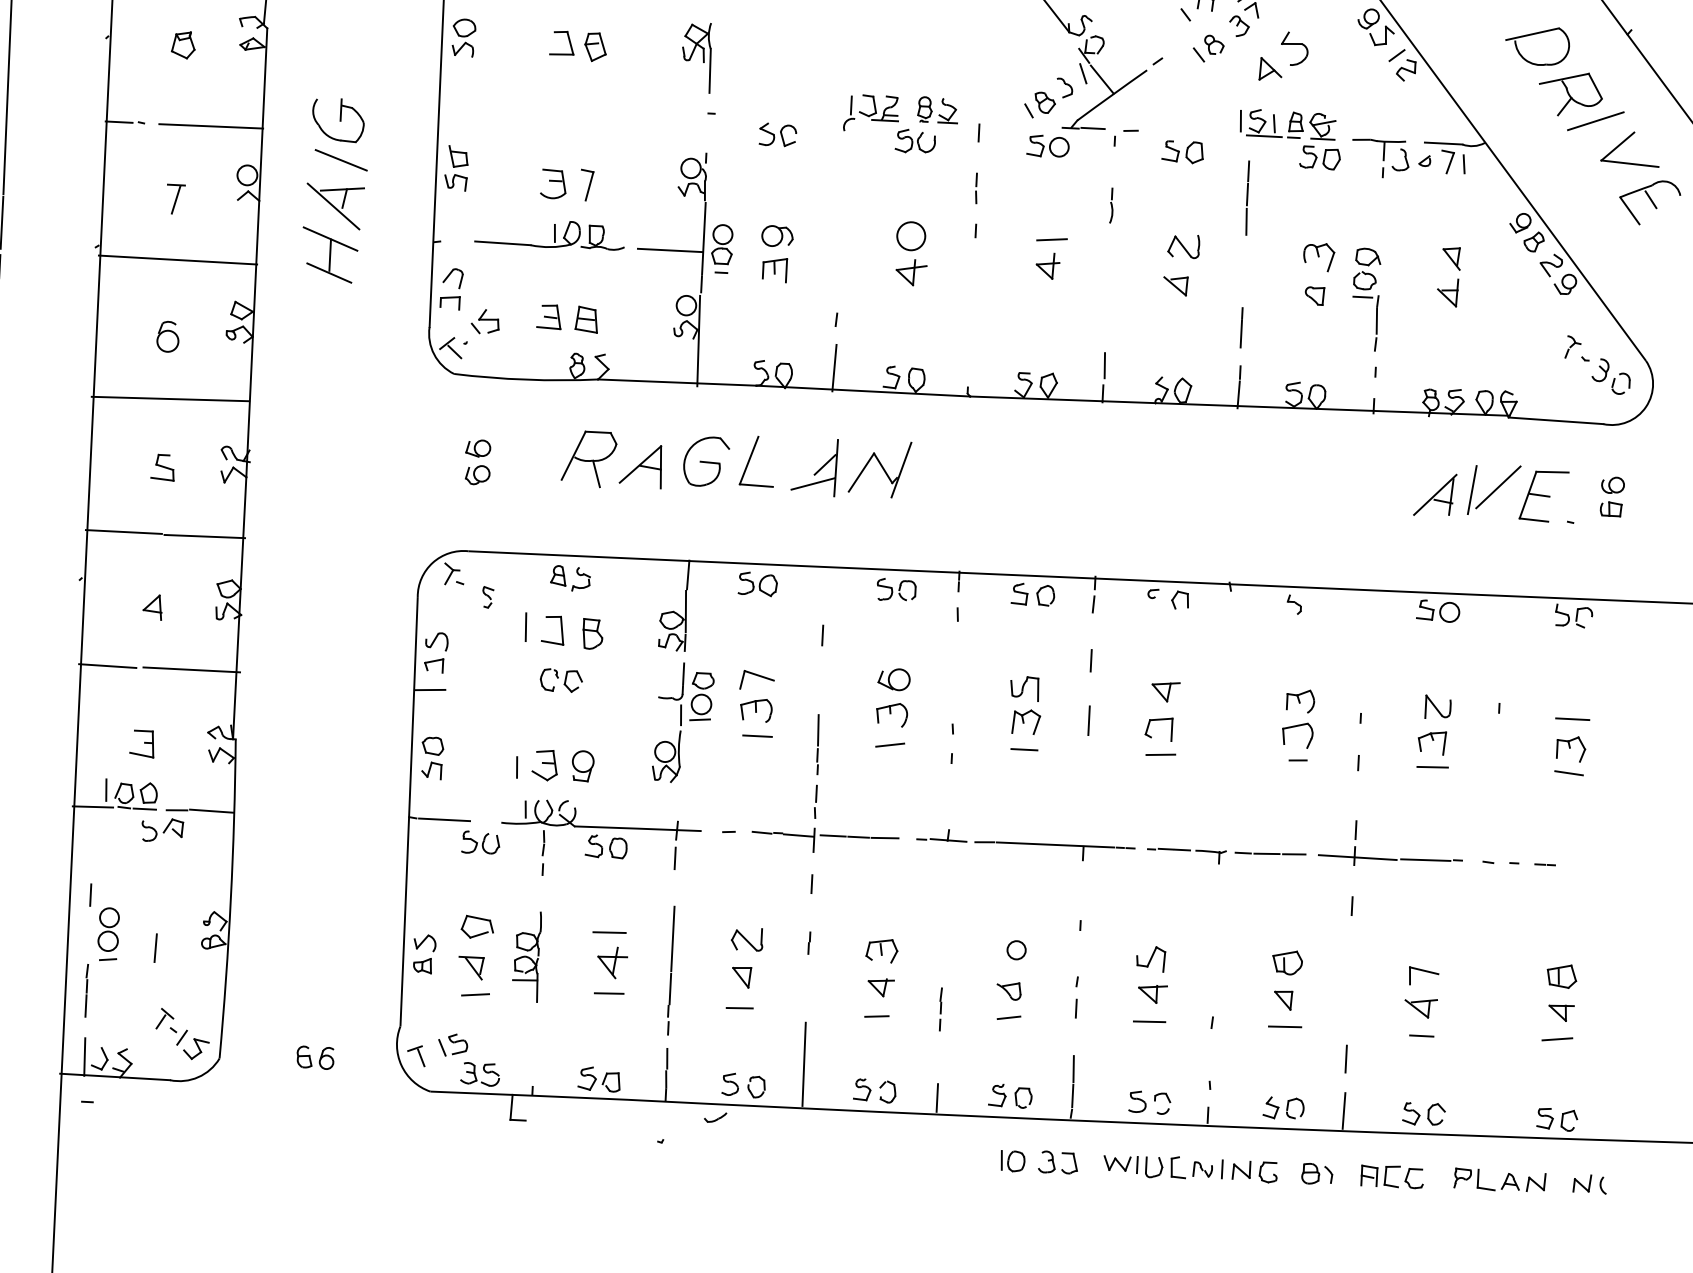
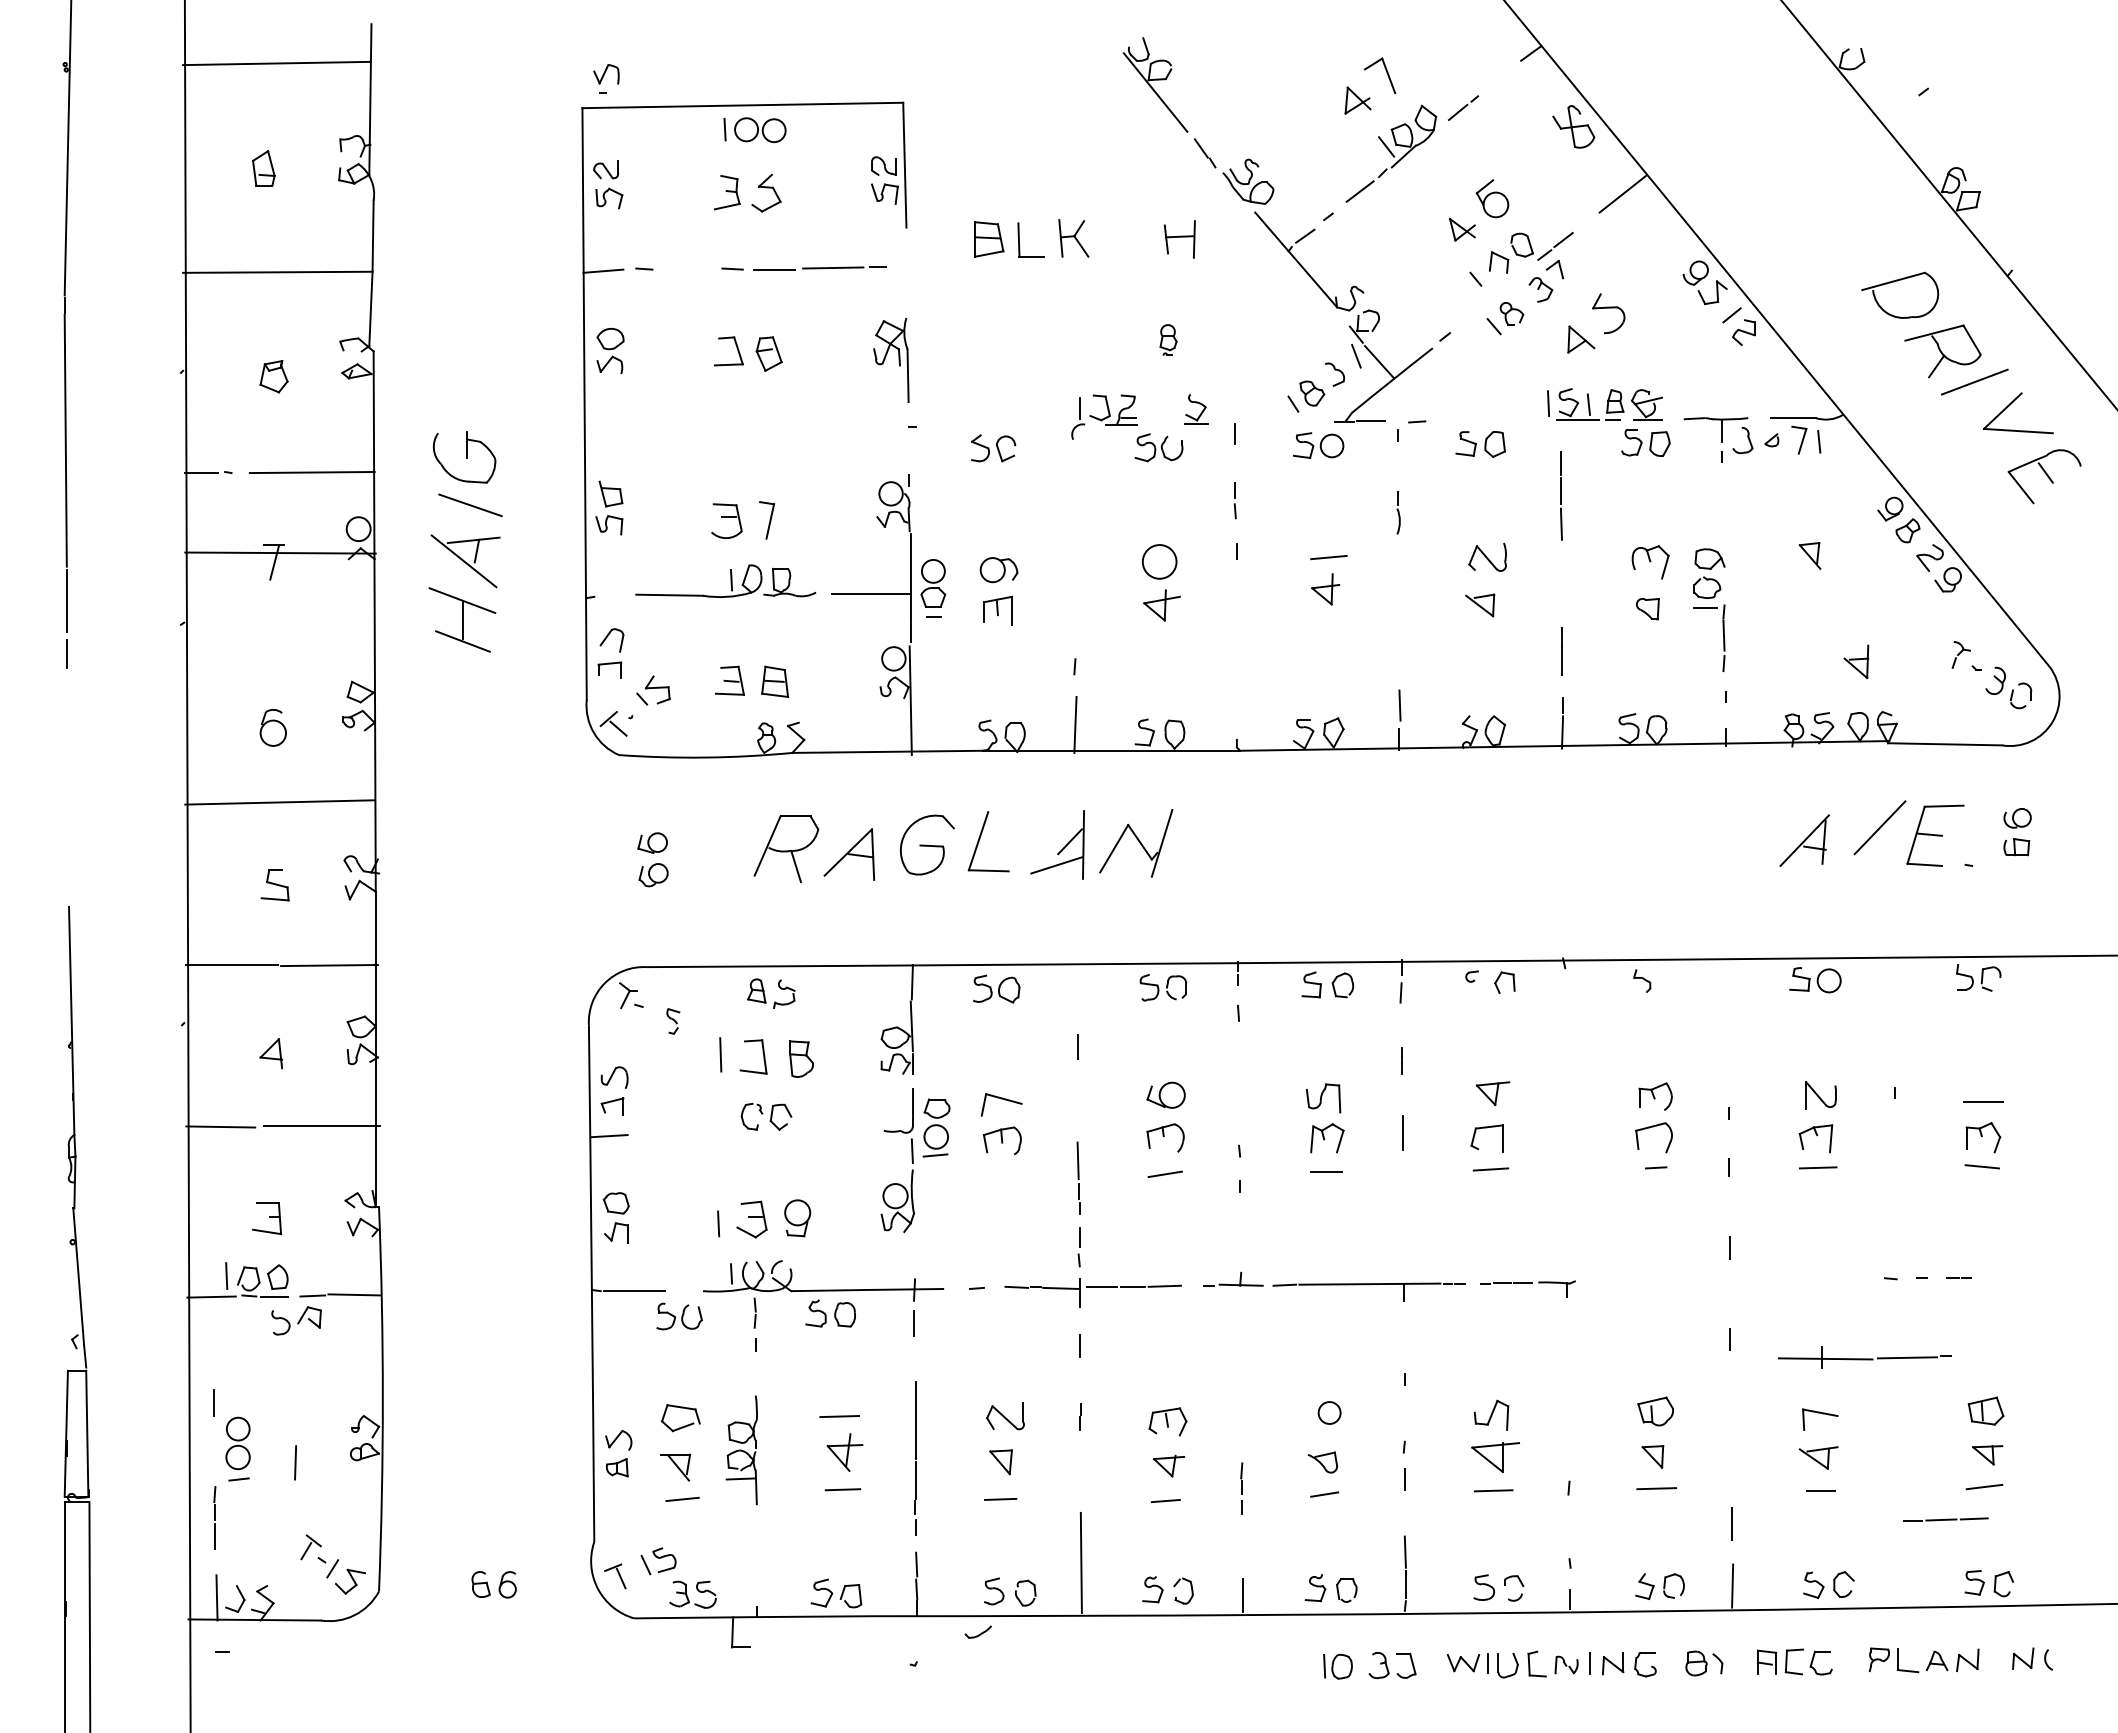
part: (925, 109) -> (1168, 339), moved
line: (178, 259) -> (280, 552), moved
part: (1447, 292) -> (1856, 661), moved
line: (1471, 489) -> (1848, 832), removed
line: (757, 736) -> (1005, 1171), removed
line: (1270, 853) -> (1945, 1519), moved
part: (1390, 858) -> (1864, 1357), moved
part: (1152, 994) -> (1495, 1457), size x1.4

